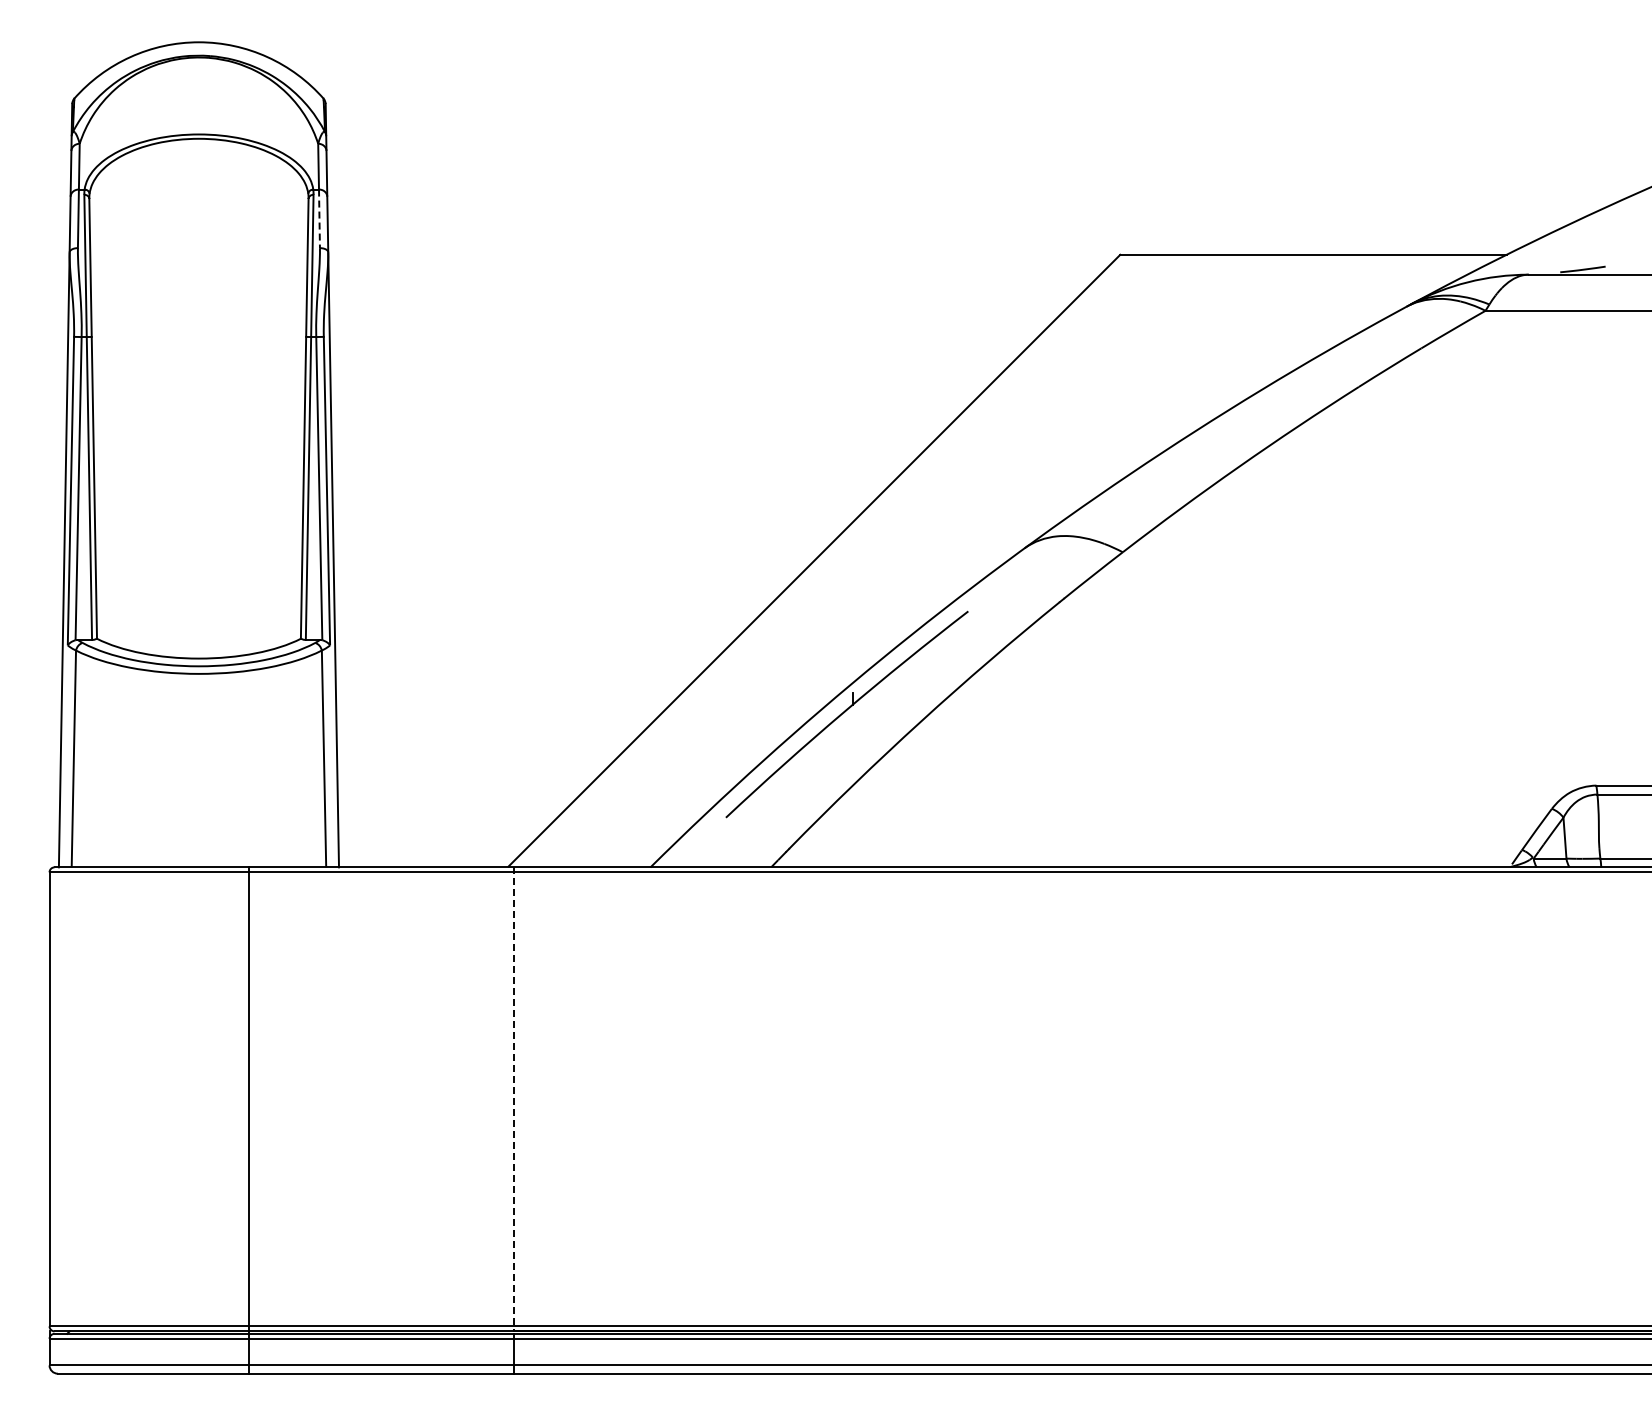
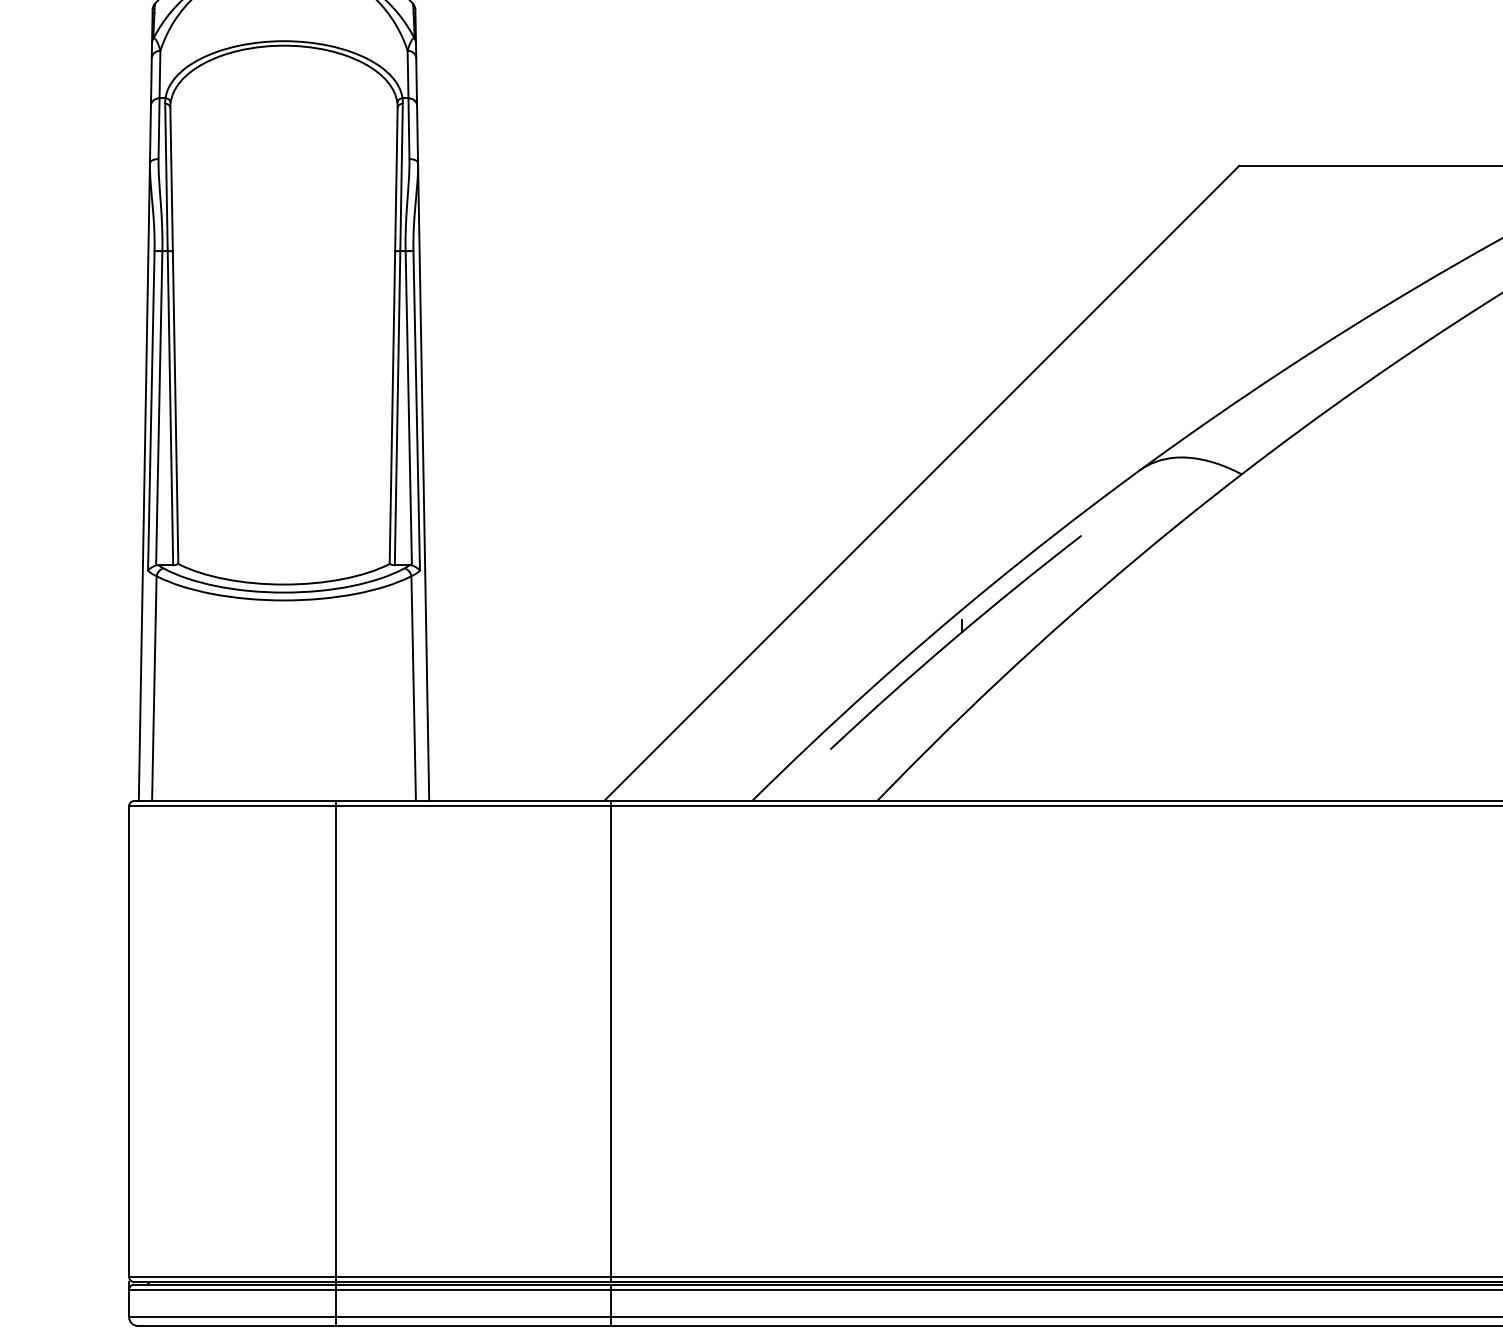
line: (319, 219) -> (408, 129), dashed -> solid
line: (514, 1099) -> (611, 1041), dashed -> solid

